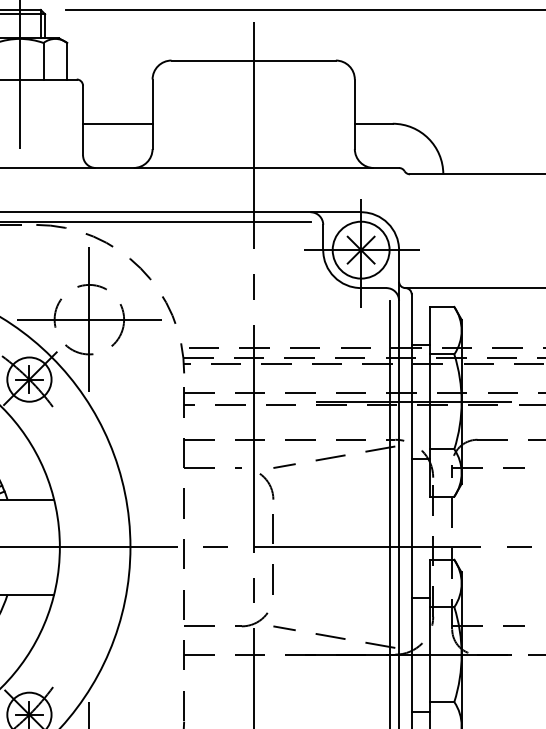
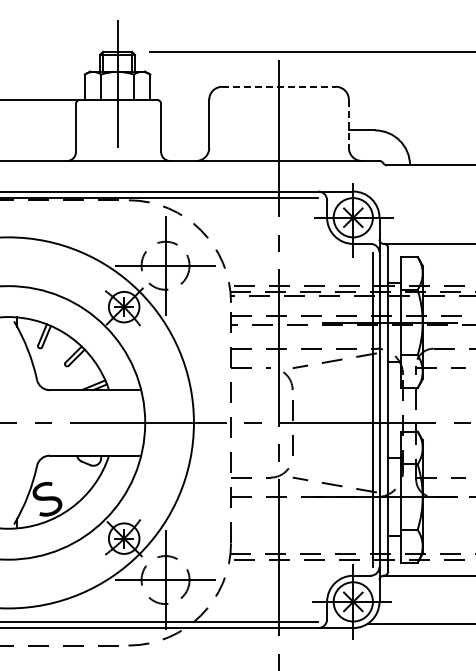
line: (254, 60) -> (279, 86), solid -> dashed
line: (354, 115) -> (348, 124), solid -> dashed
line: (118, 123) -> (185, 130), removed

